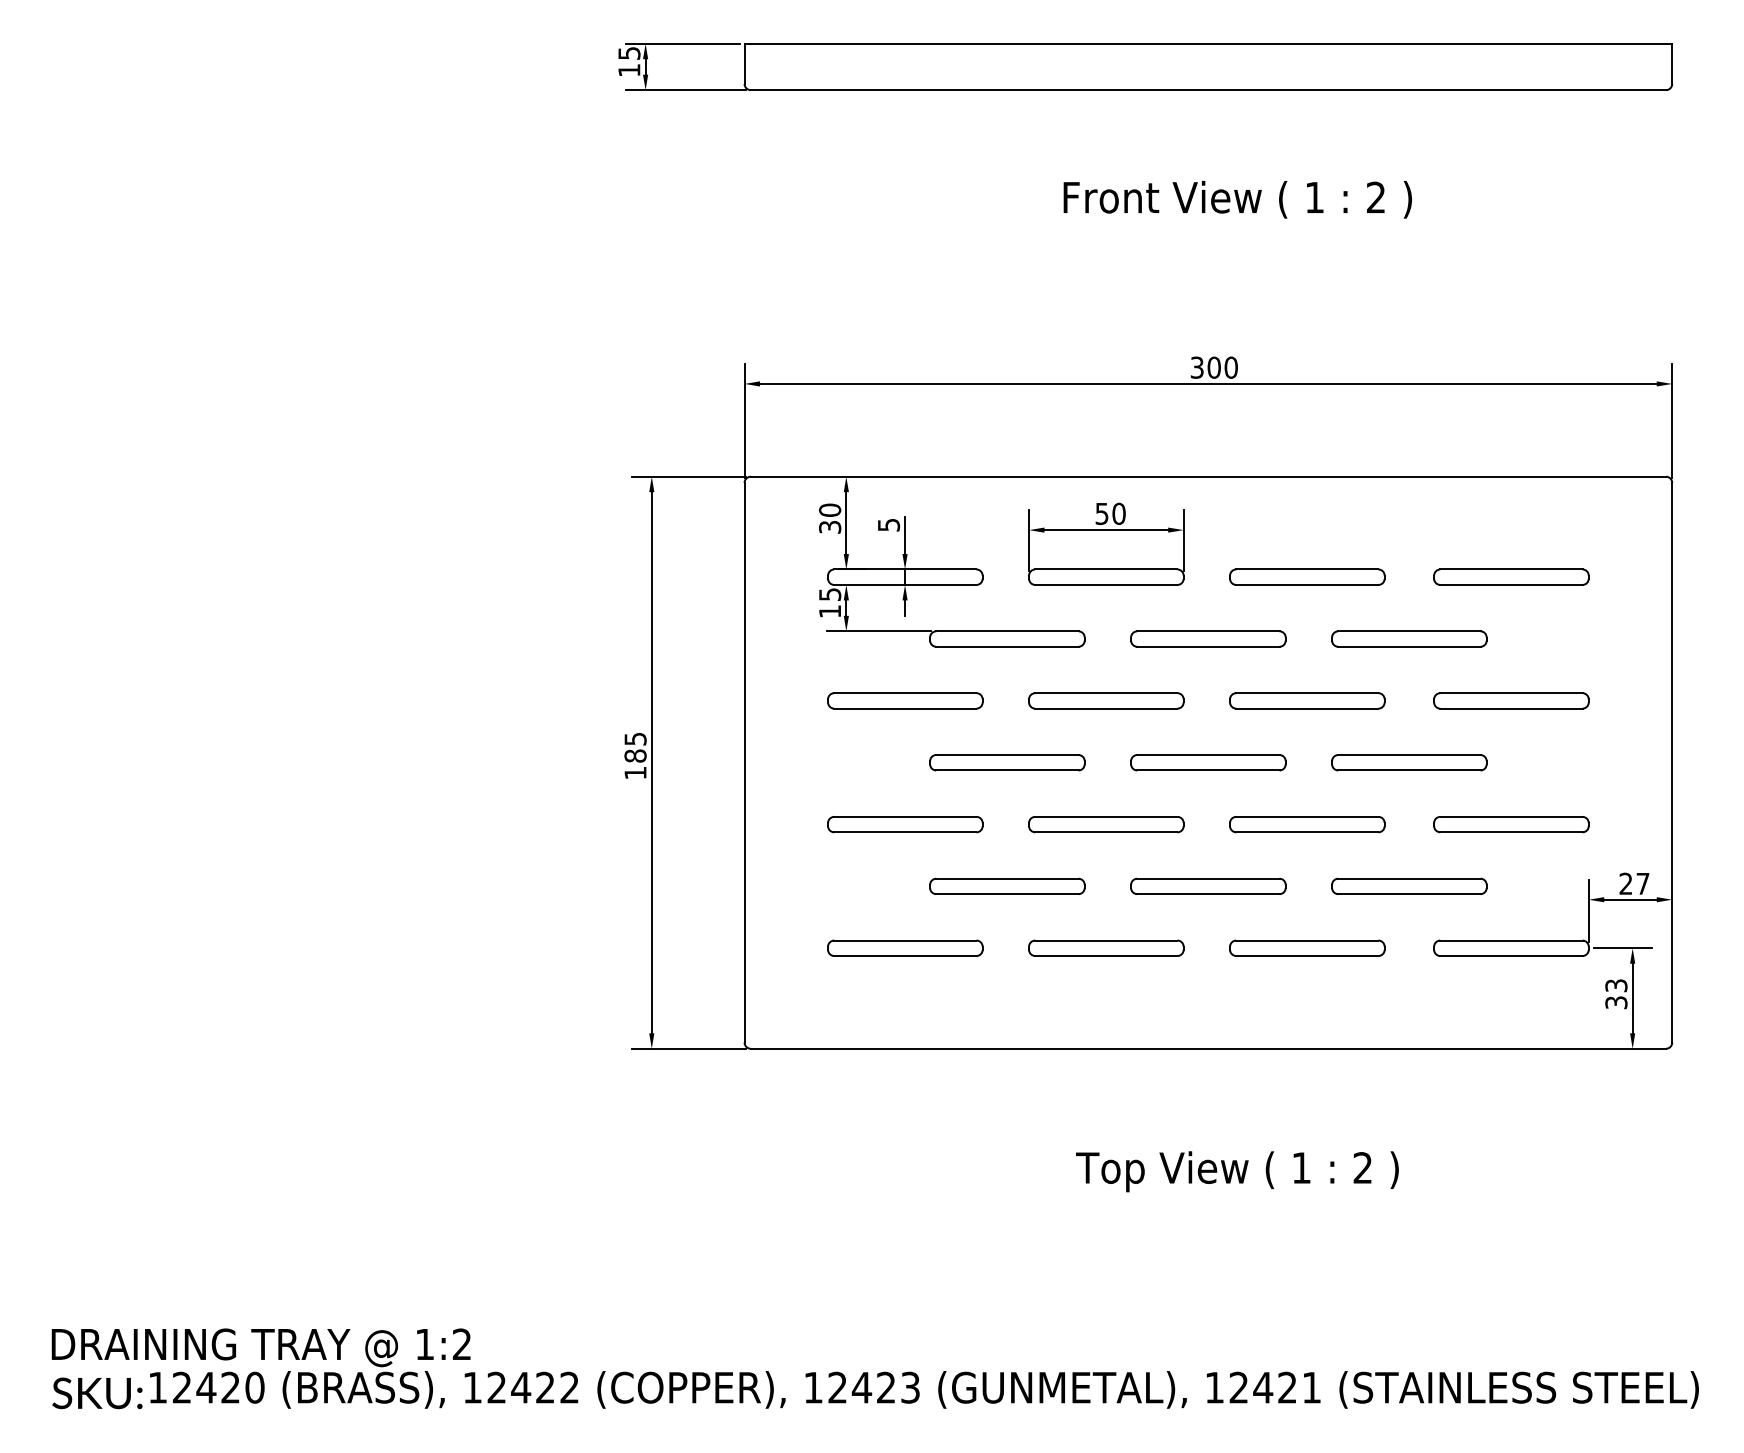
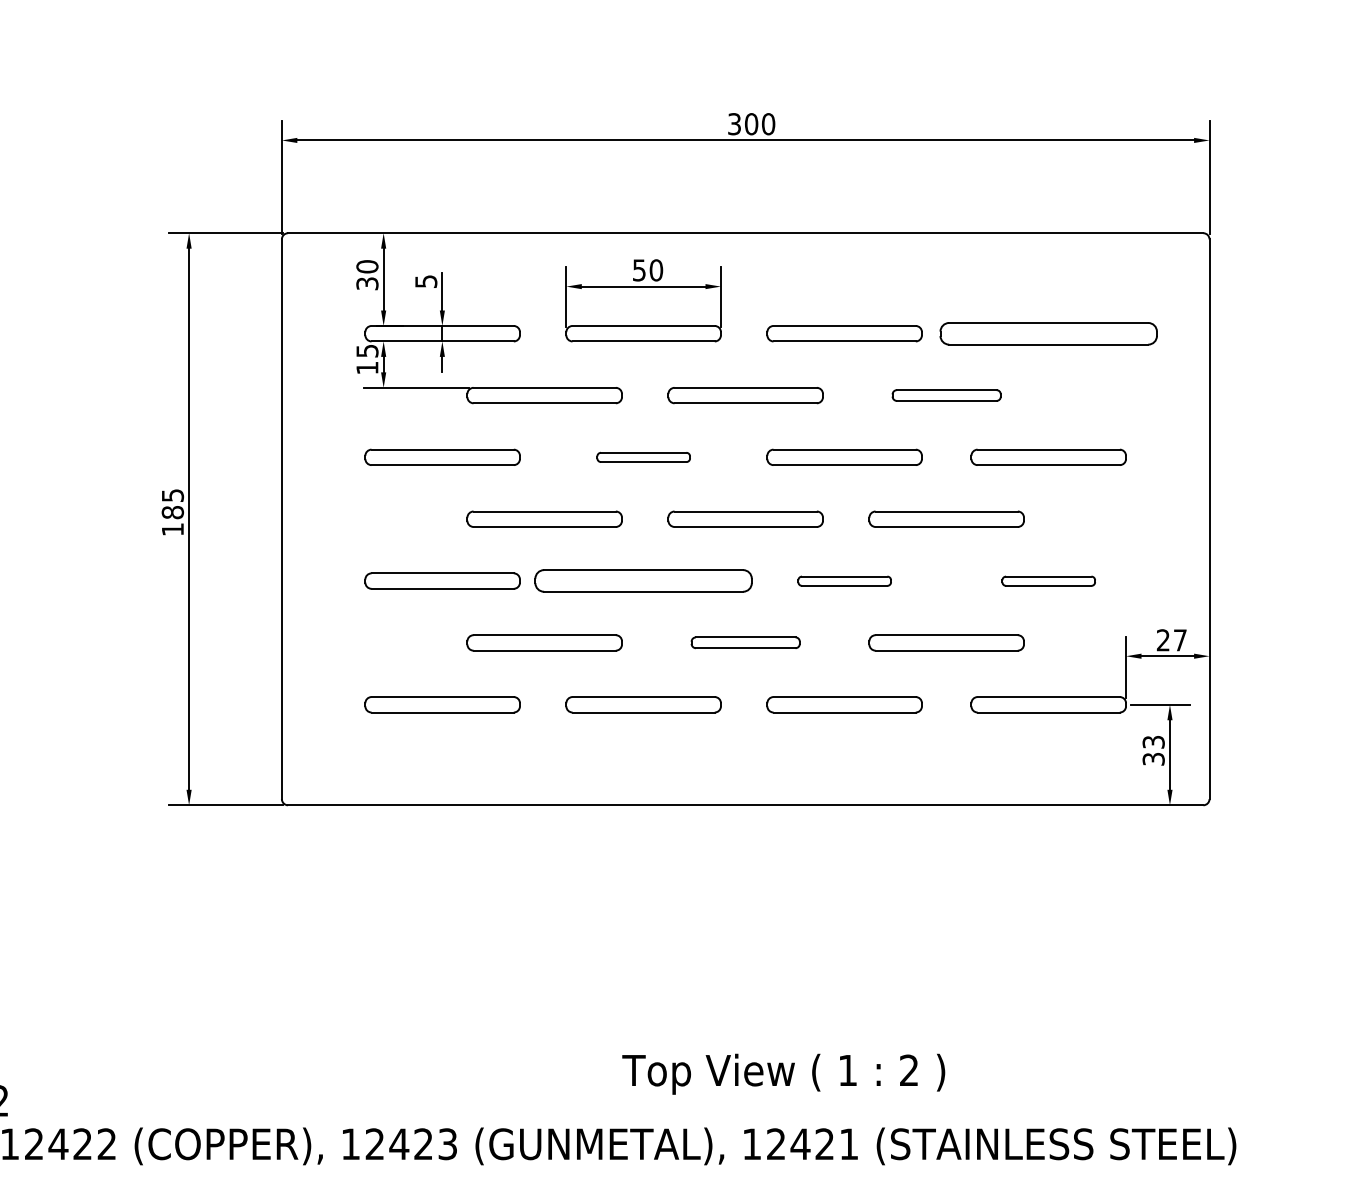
part: (1511, 576) -> (1048, 333), size x1.4
part: (1409, 638) -> (946, 395), size x0.7
part: (1106, 700) -> (643, 457), size x0.6
part: (1106, 824) -> (643, 581), size x1.4
part: (1307, 824) -> (844, 581), size x0.6
part: (1511, 824) -> (1048, 581), size x0.6
part: (1208, 885) -> (745, 642), size x0.7
text: (1237, 1171) -> (783, 1074), moved

